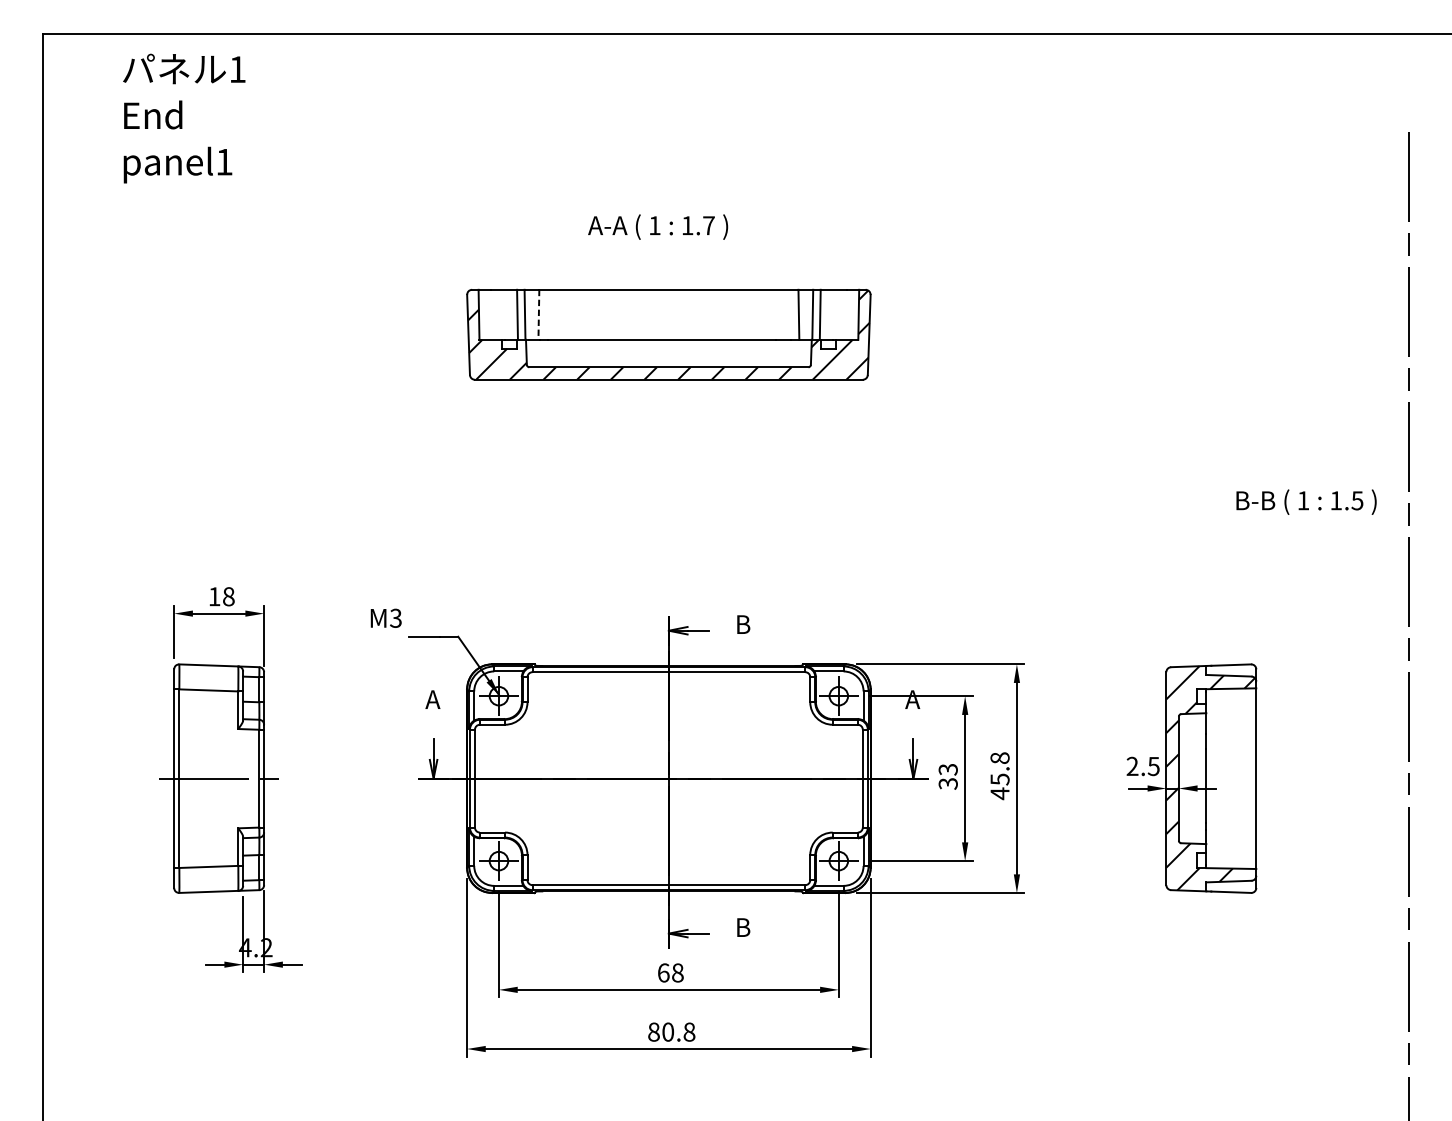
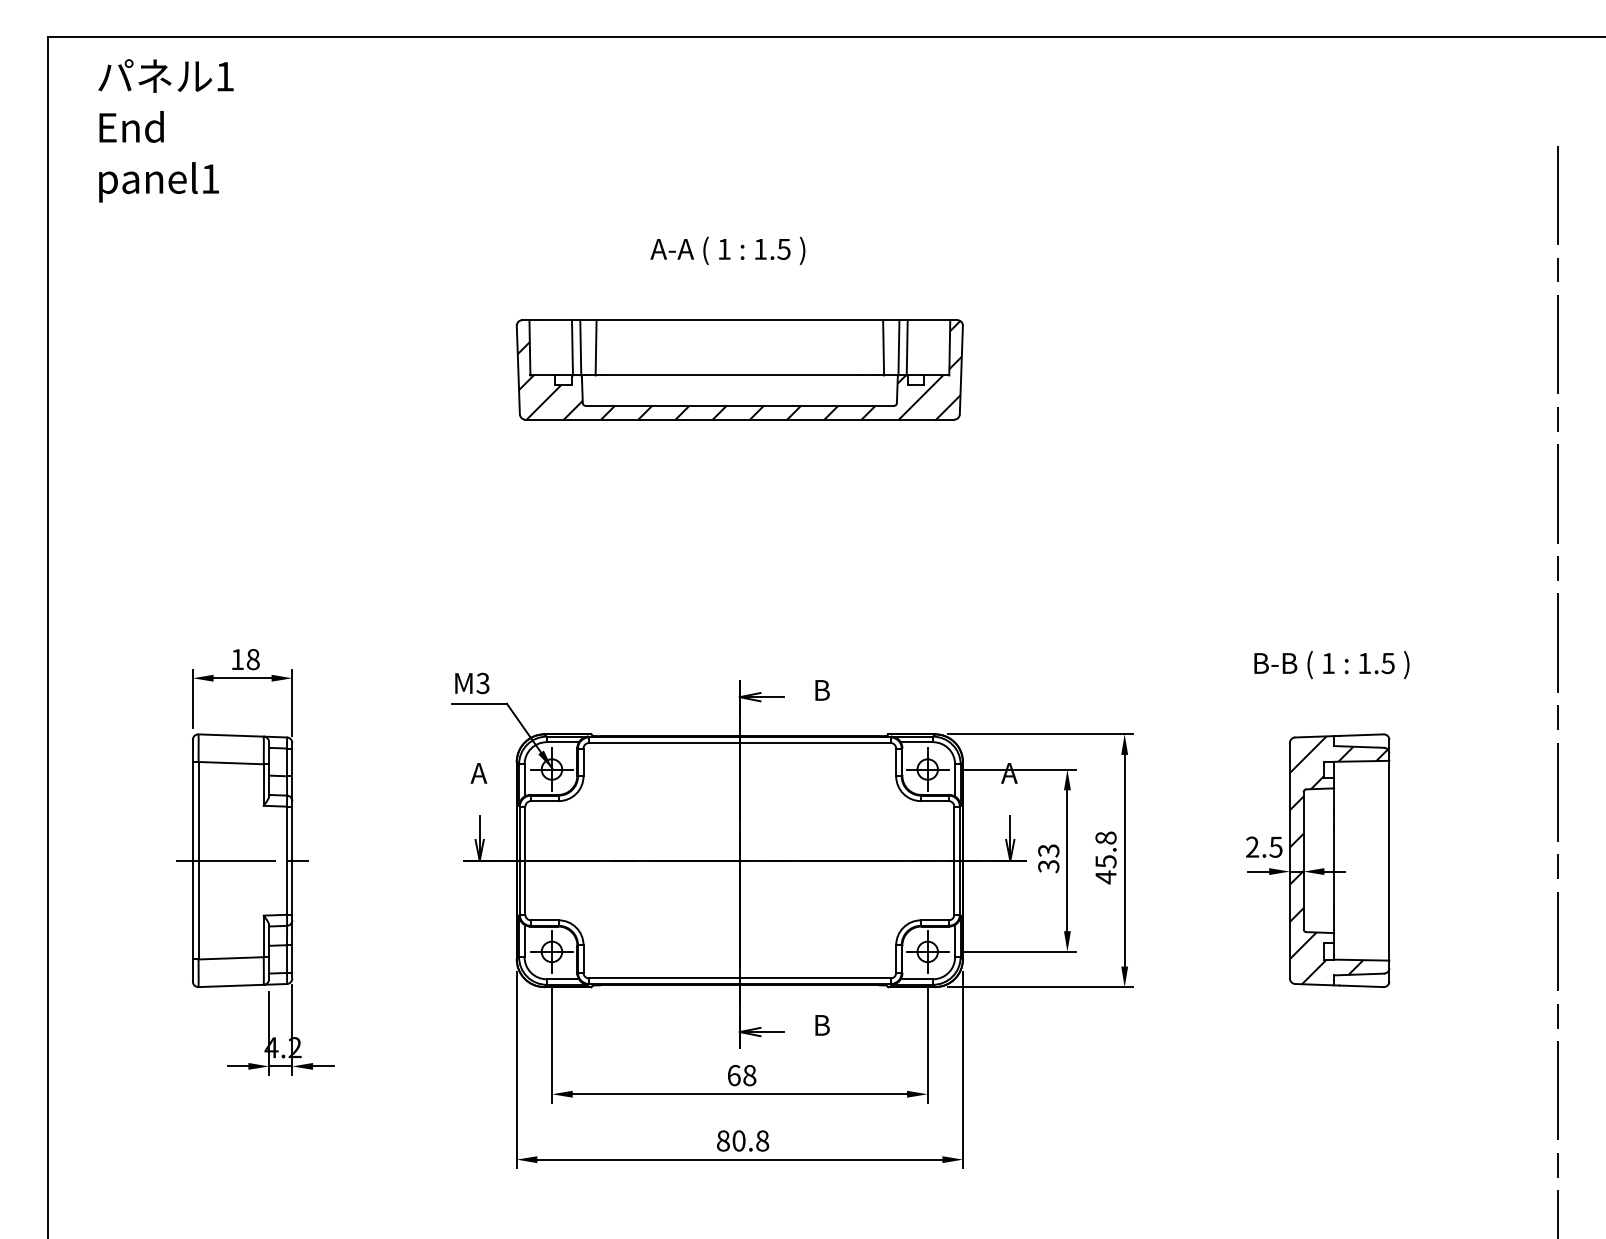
text: (183, 118) -> (165, 130), moved
text: (708, 225) -> (783, 249), 1.7 -> 1.5
line: (539, 314) -> (596, 347), dashed -> solid
text: (1306, 502) -> (1331, 665), moved
text: (386, 618) -> (472, 683), moved

